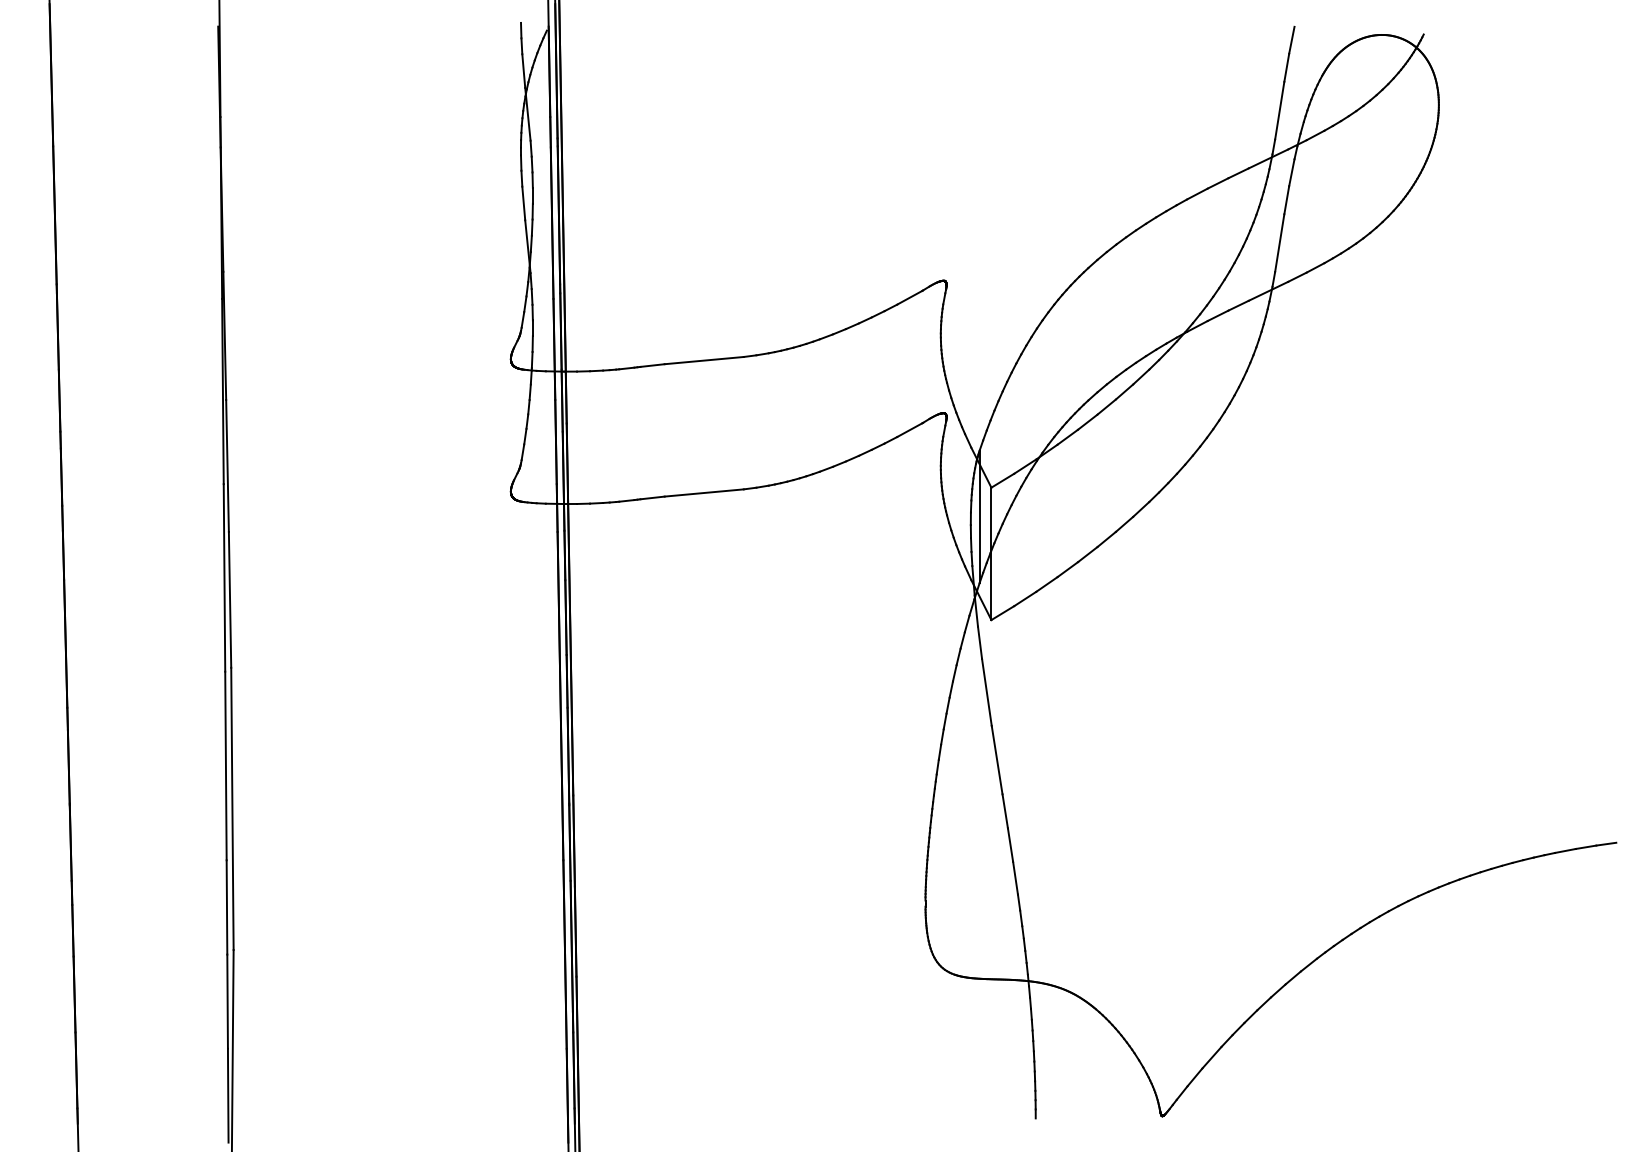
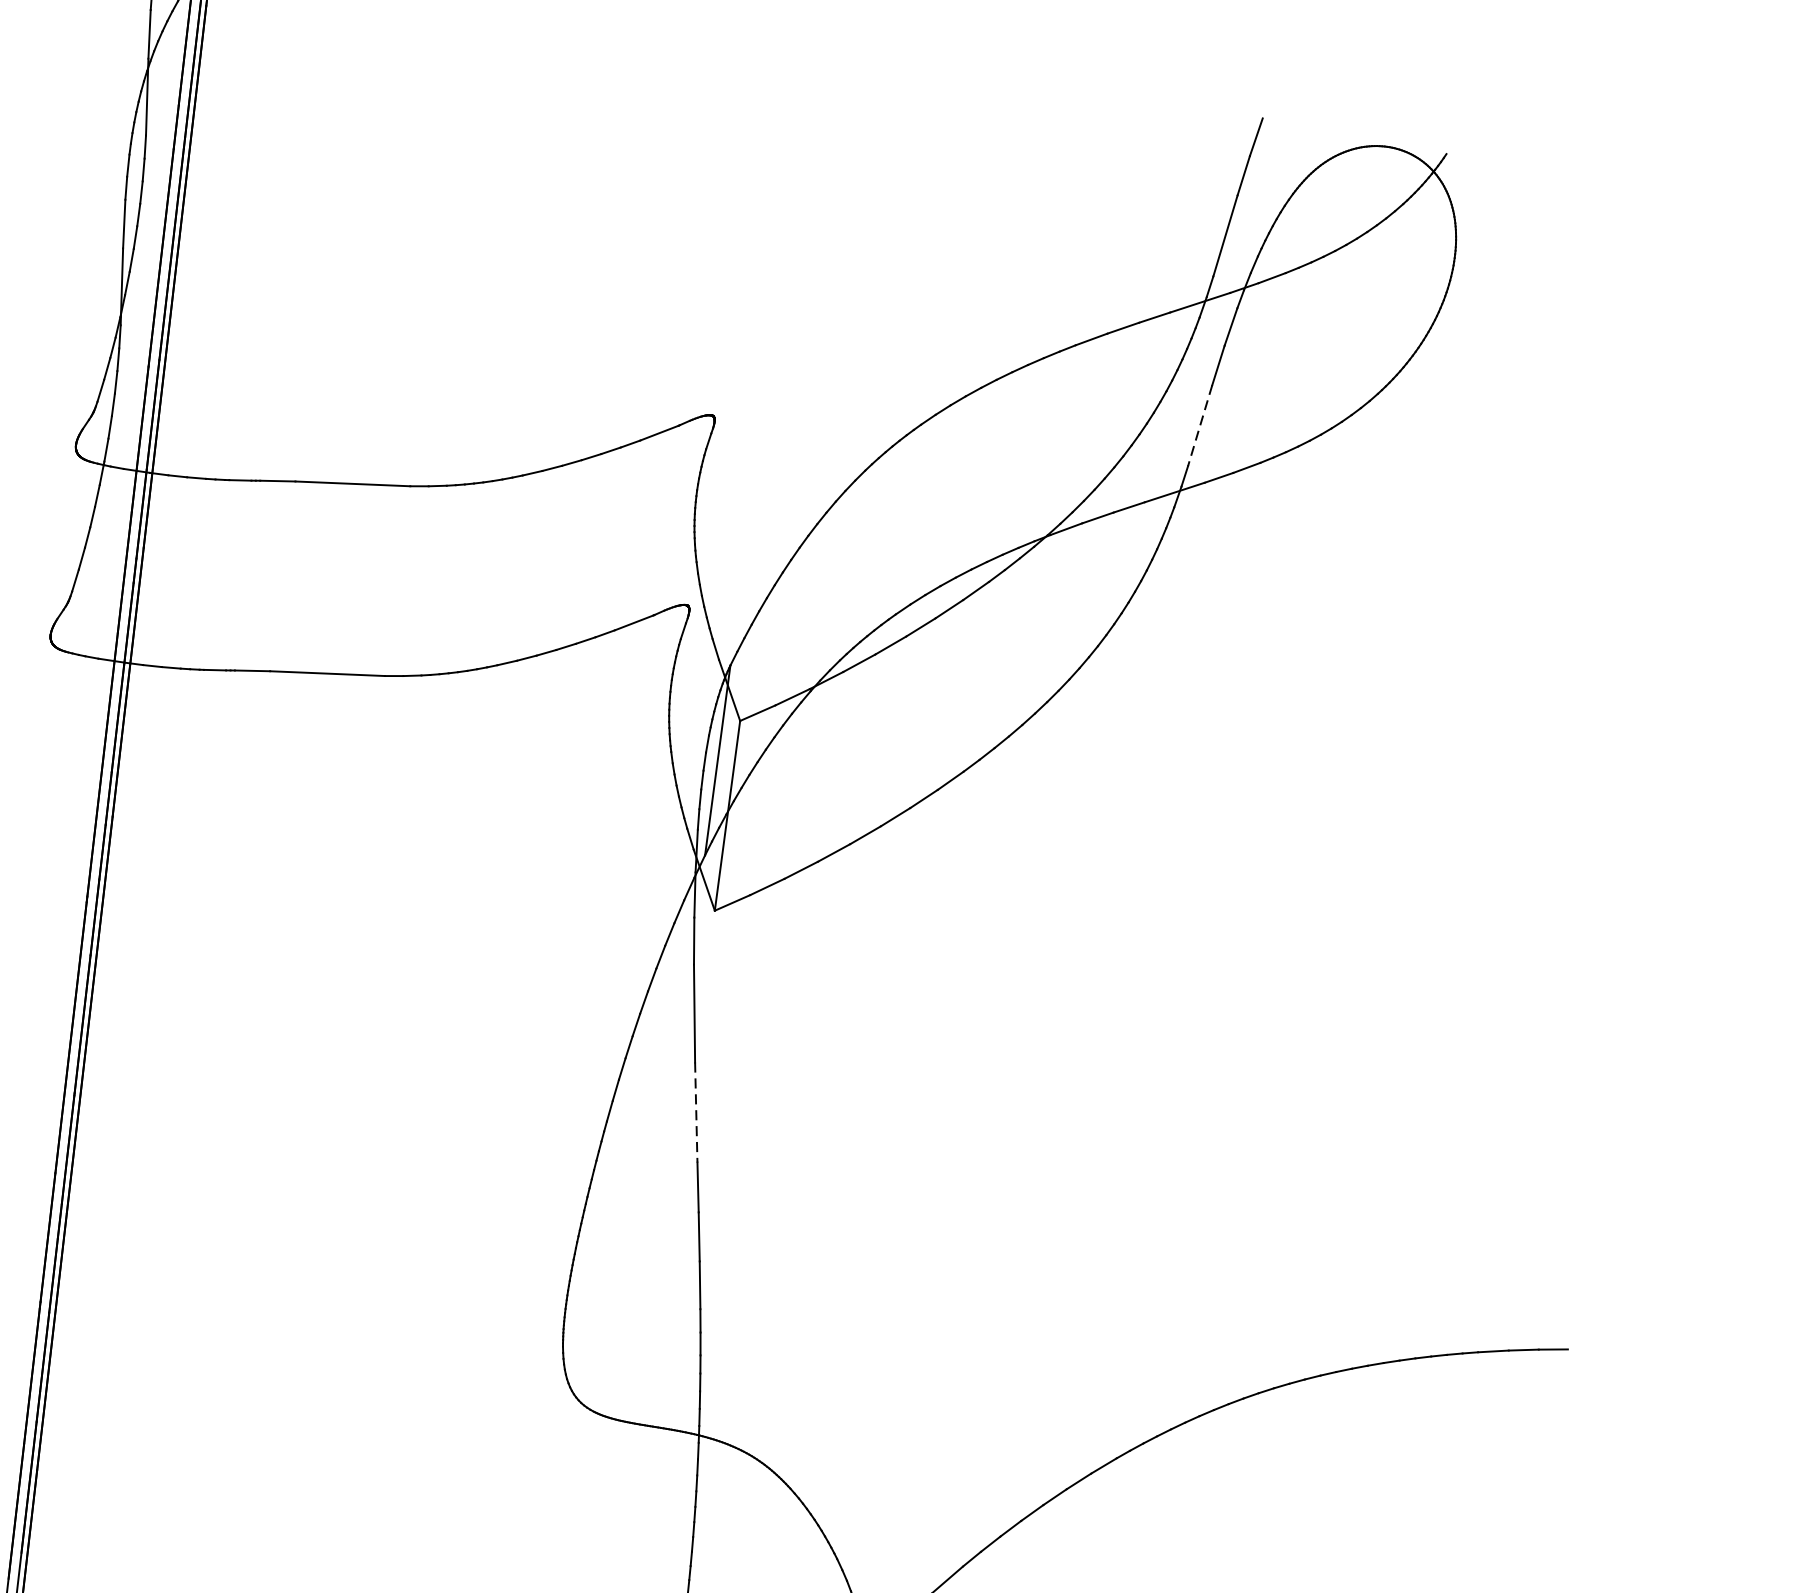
line: (1279, 243) -> (1199, 426), solid -> dashed
line: (997, 760) -> (696, 1113), solid -> dashed

